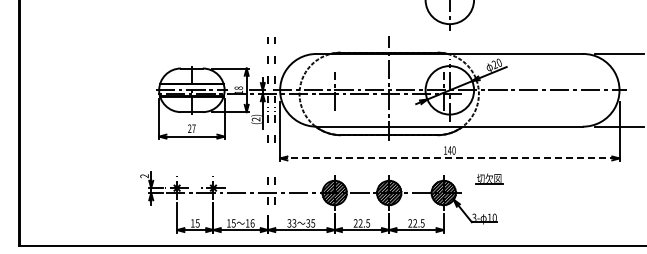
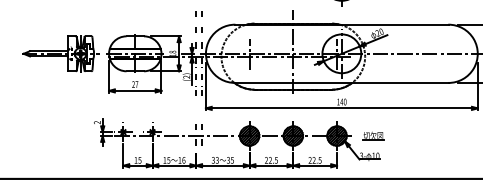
part: (98, 90) -> (60, 53), added
line: (449, 158) -> (341, 108), dashed -> solid
part: (489, 178) -> (373, 135), moved

